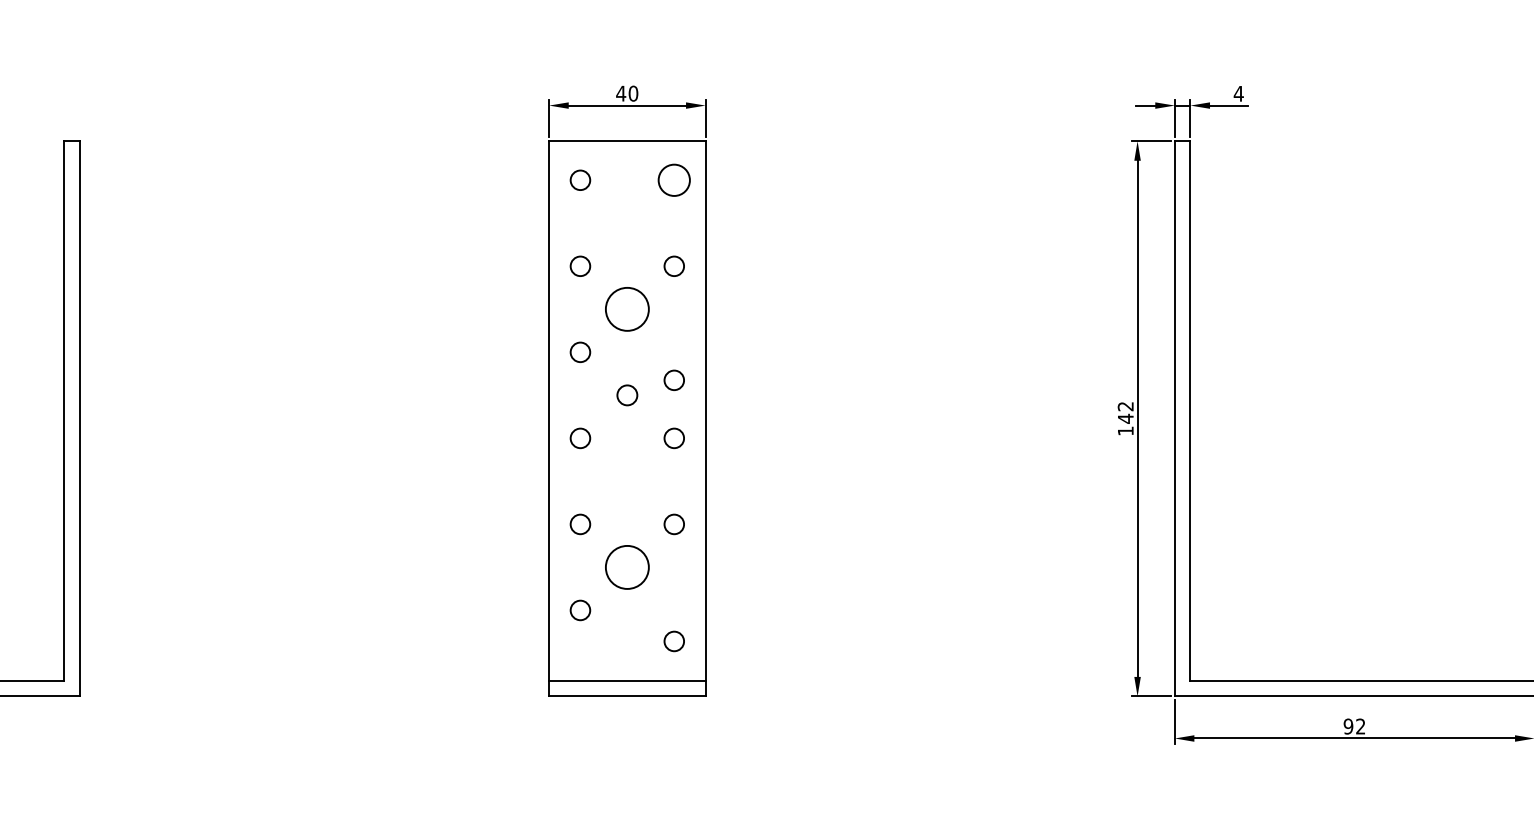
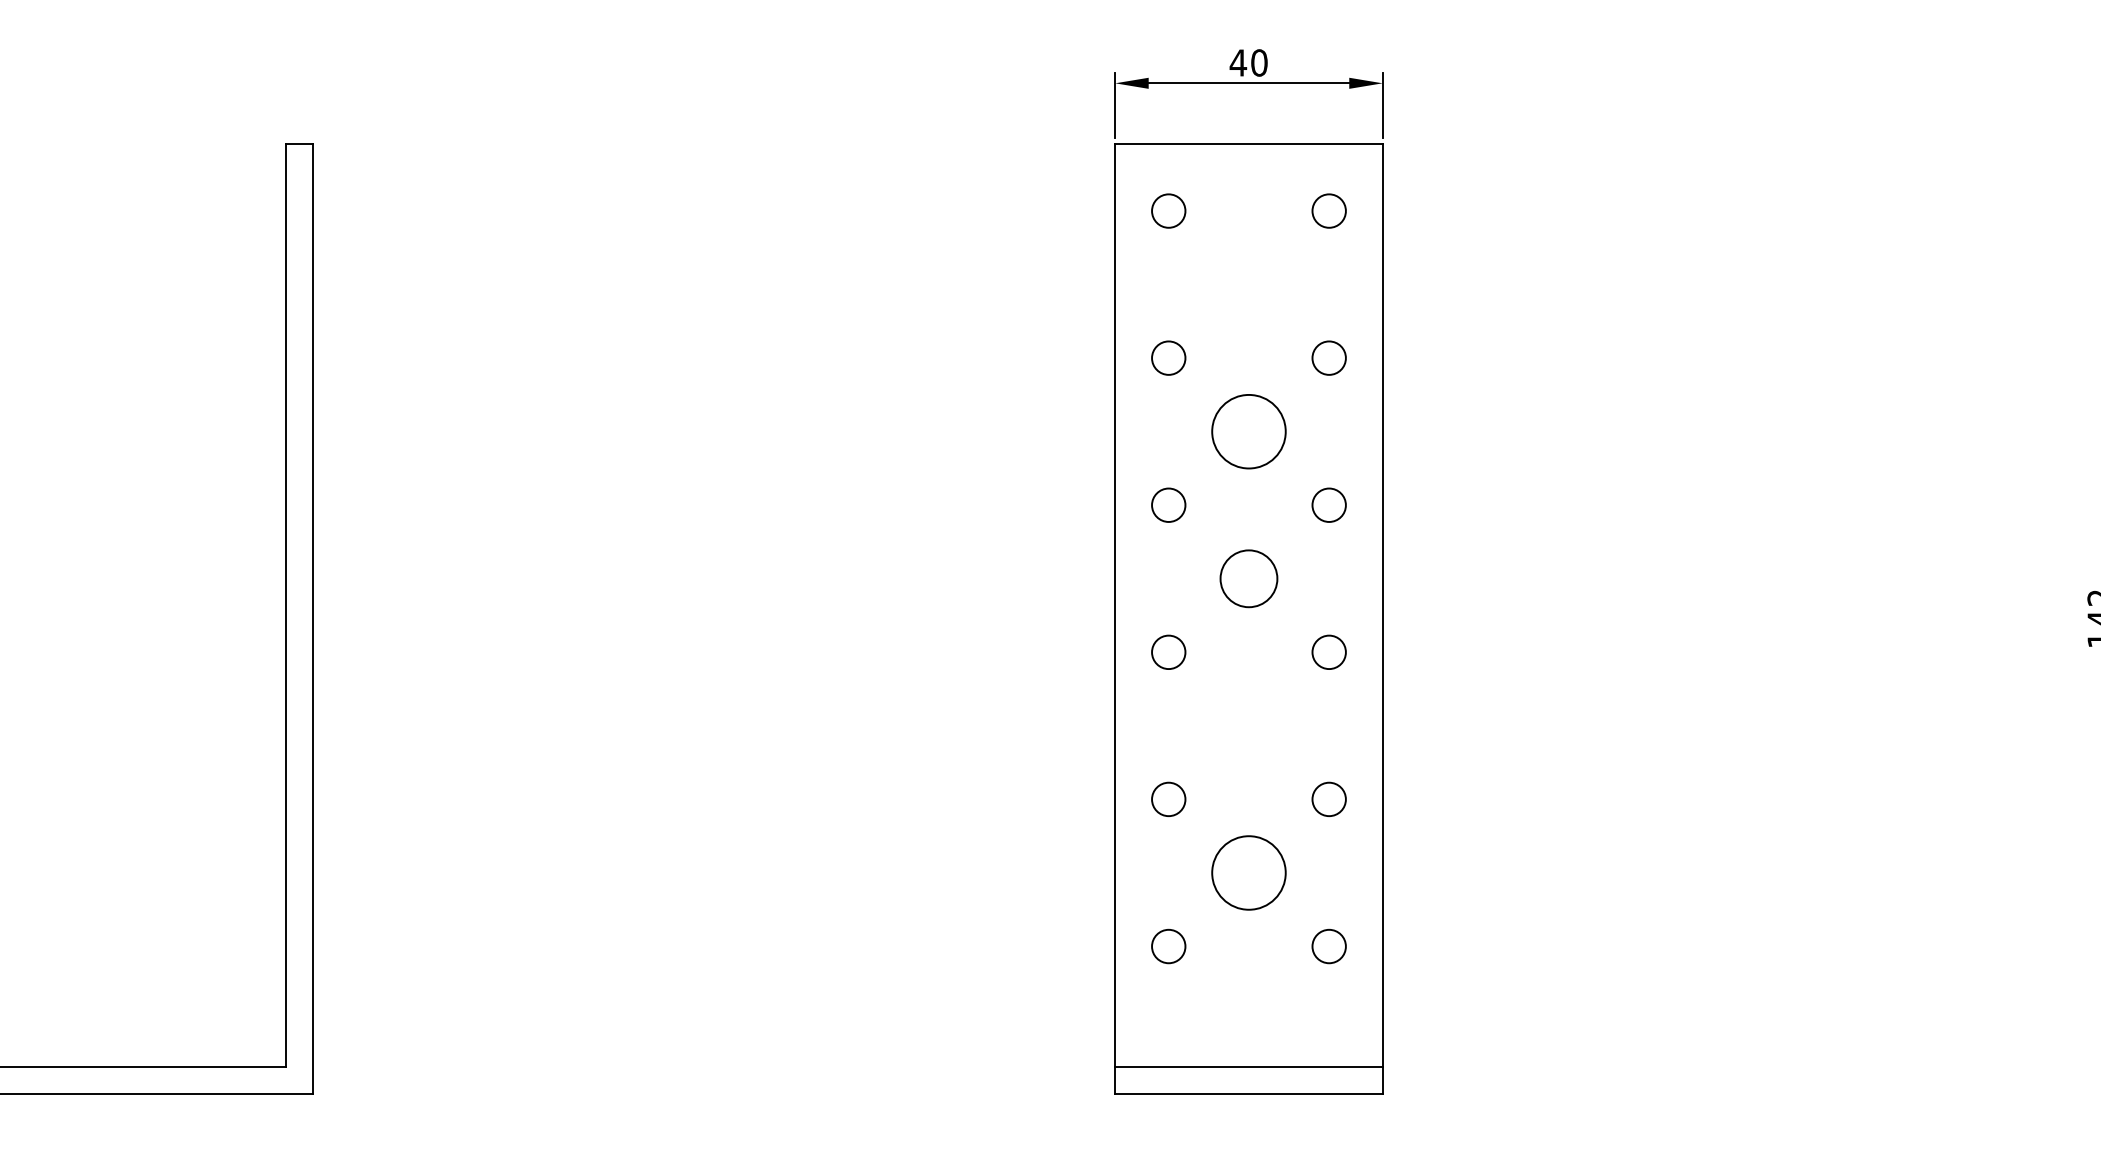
circle: (674, 180) -> (1329, 211), size x0.62
circle: (673, 379) -> (1327, 503), moved
circle: (627, 395) -> (1249, 578), size x1.67
circle: (673, 641) -> (1327, 946), moved

